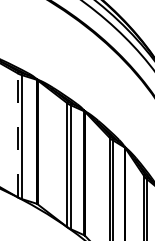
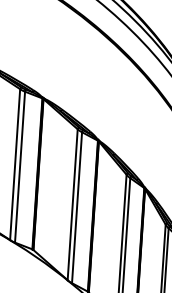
line: (17, 135) -> (14, 164), dashed -> solid

